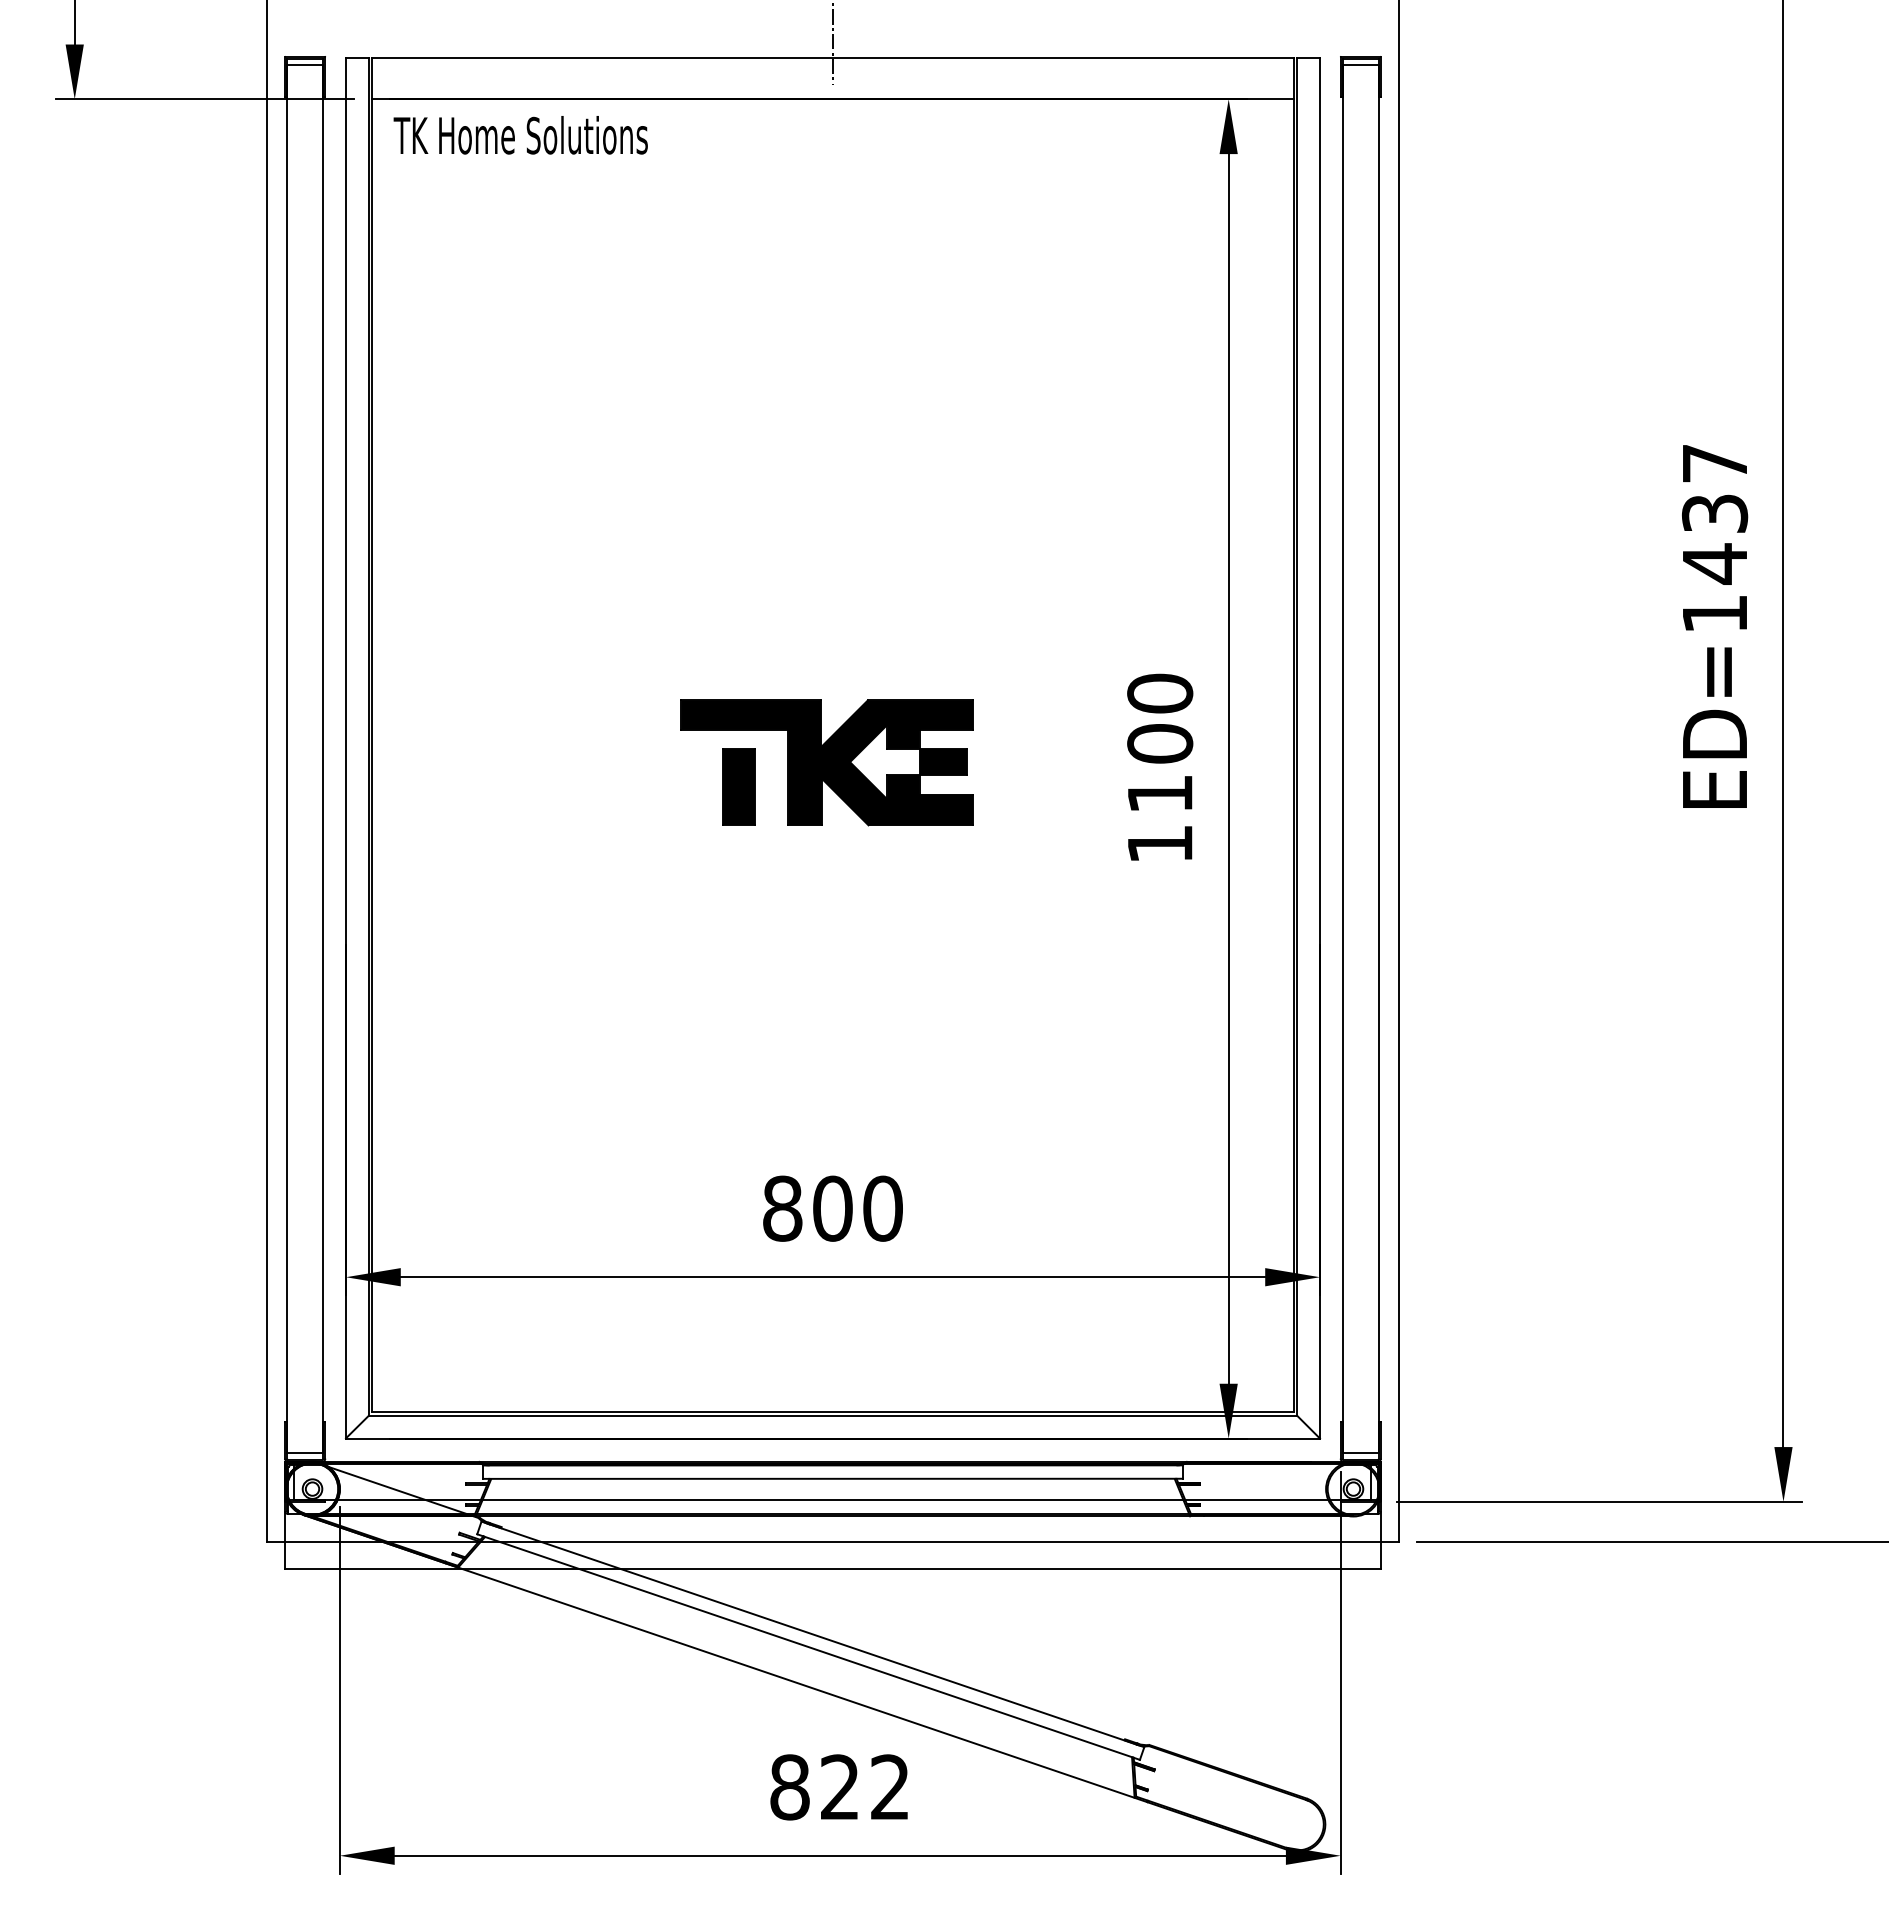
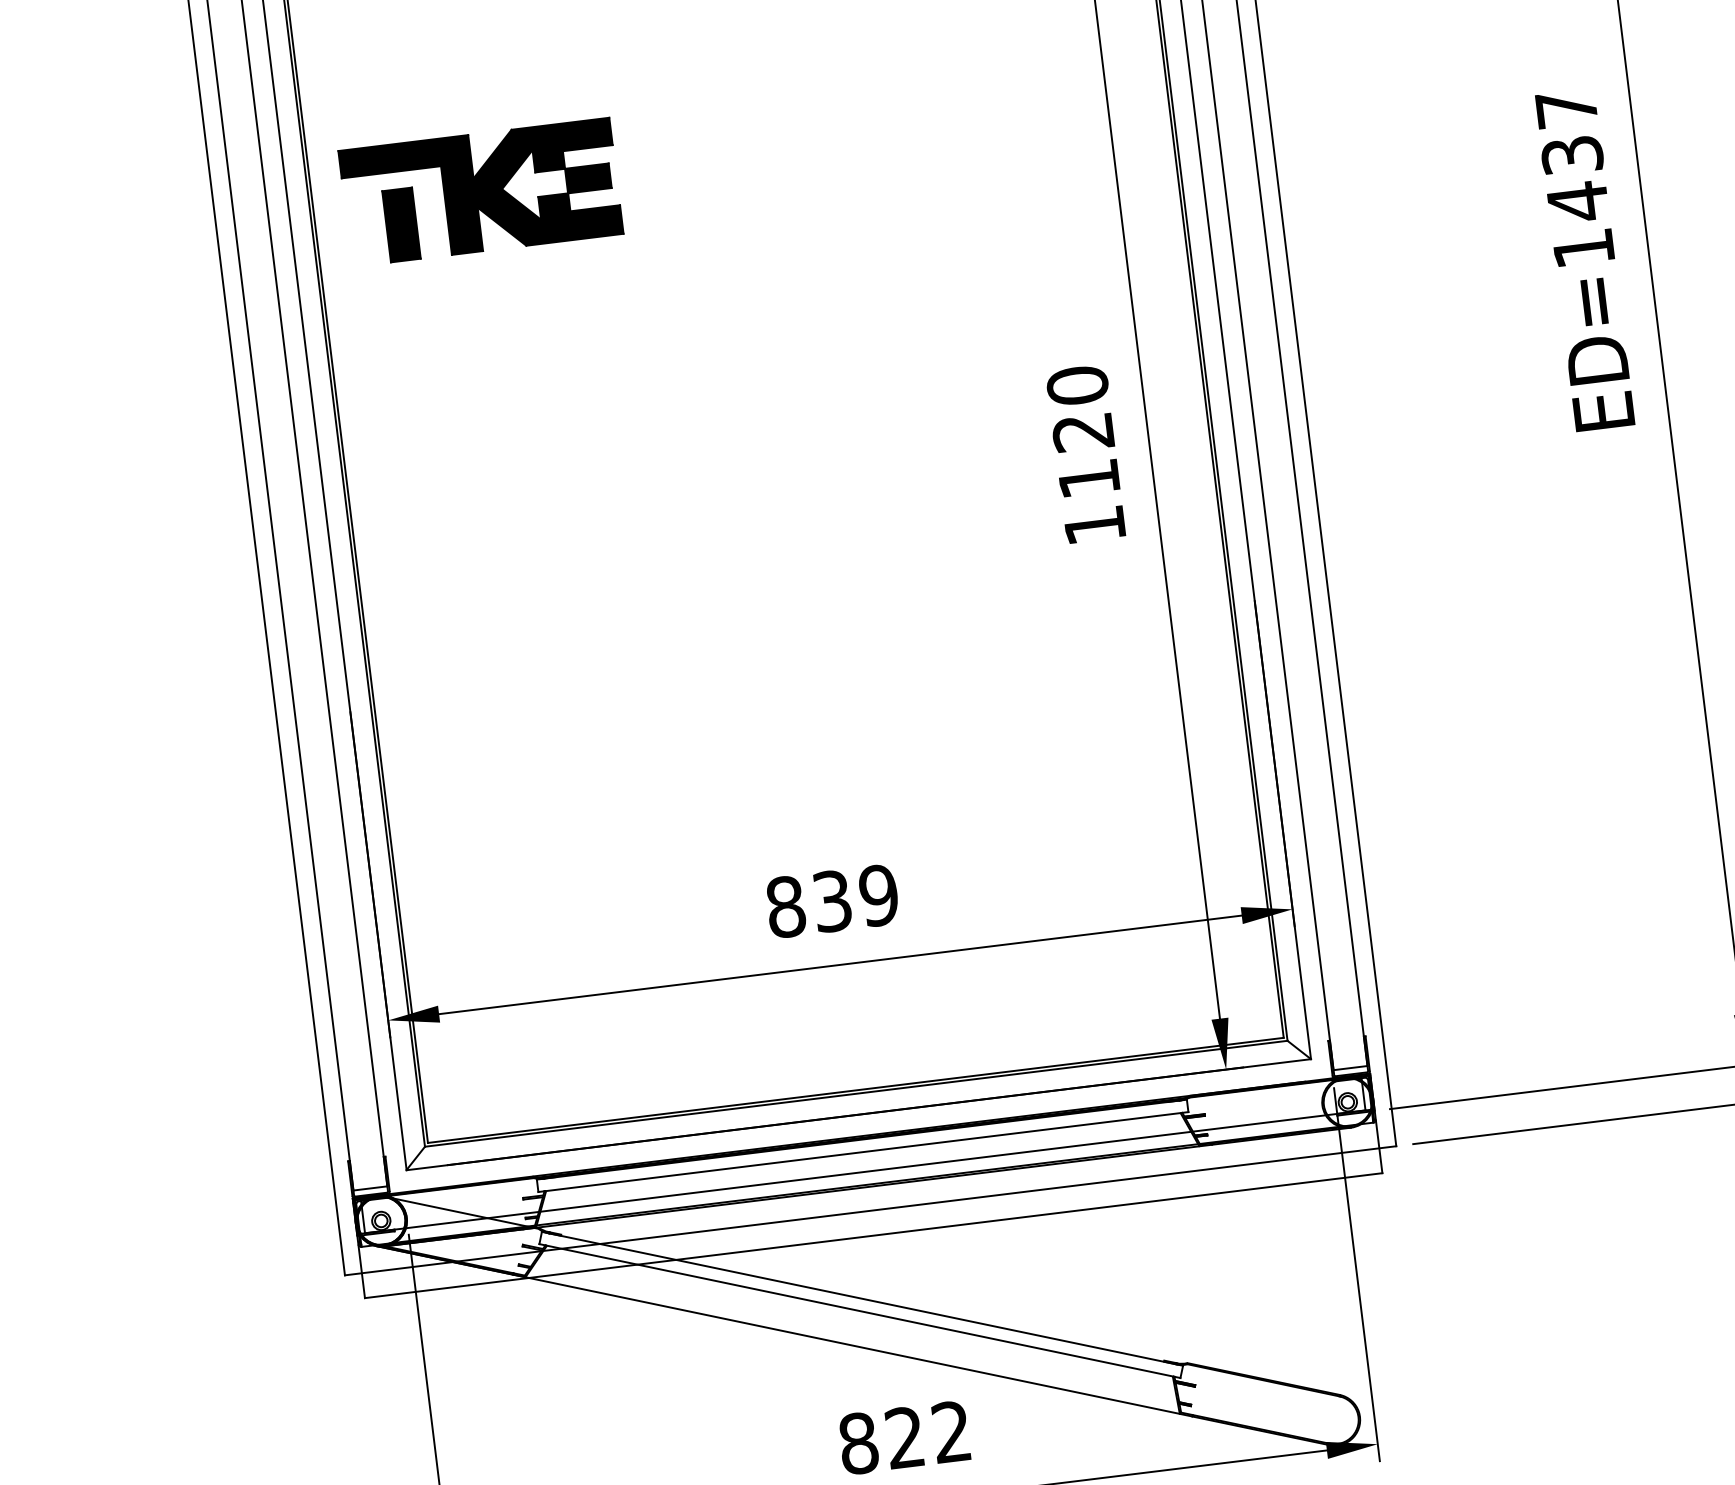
text: (1160, 743) -> (1083, 431), 1100 -> 1120
part: (826, 762) -> (480, 192), moved
text: (857, 1208) -> (855, 898), 800 -> 839

